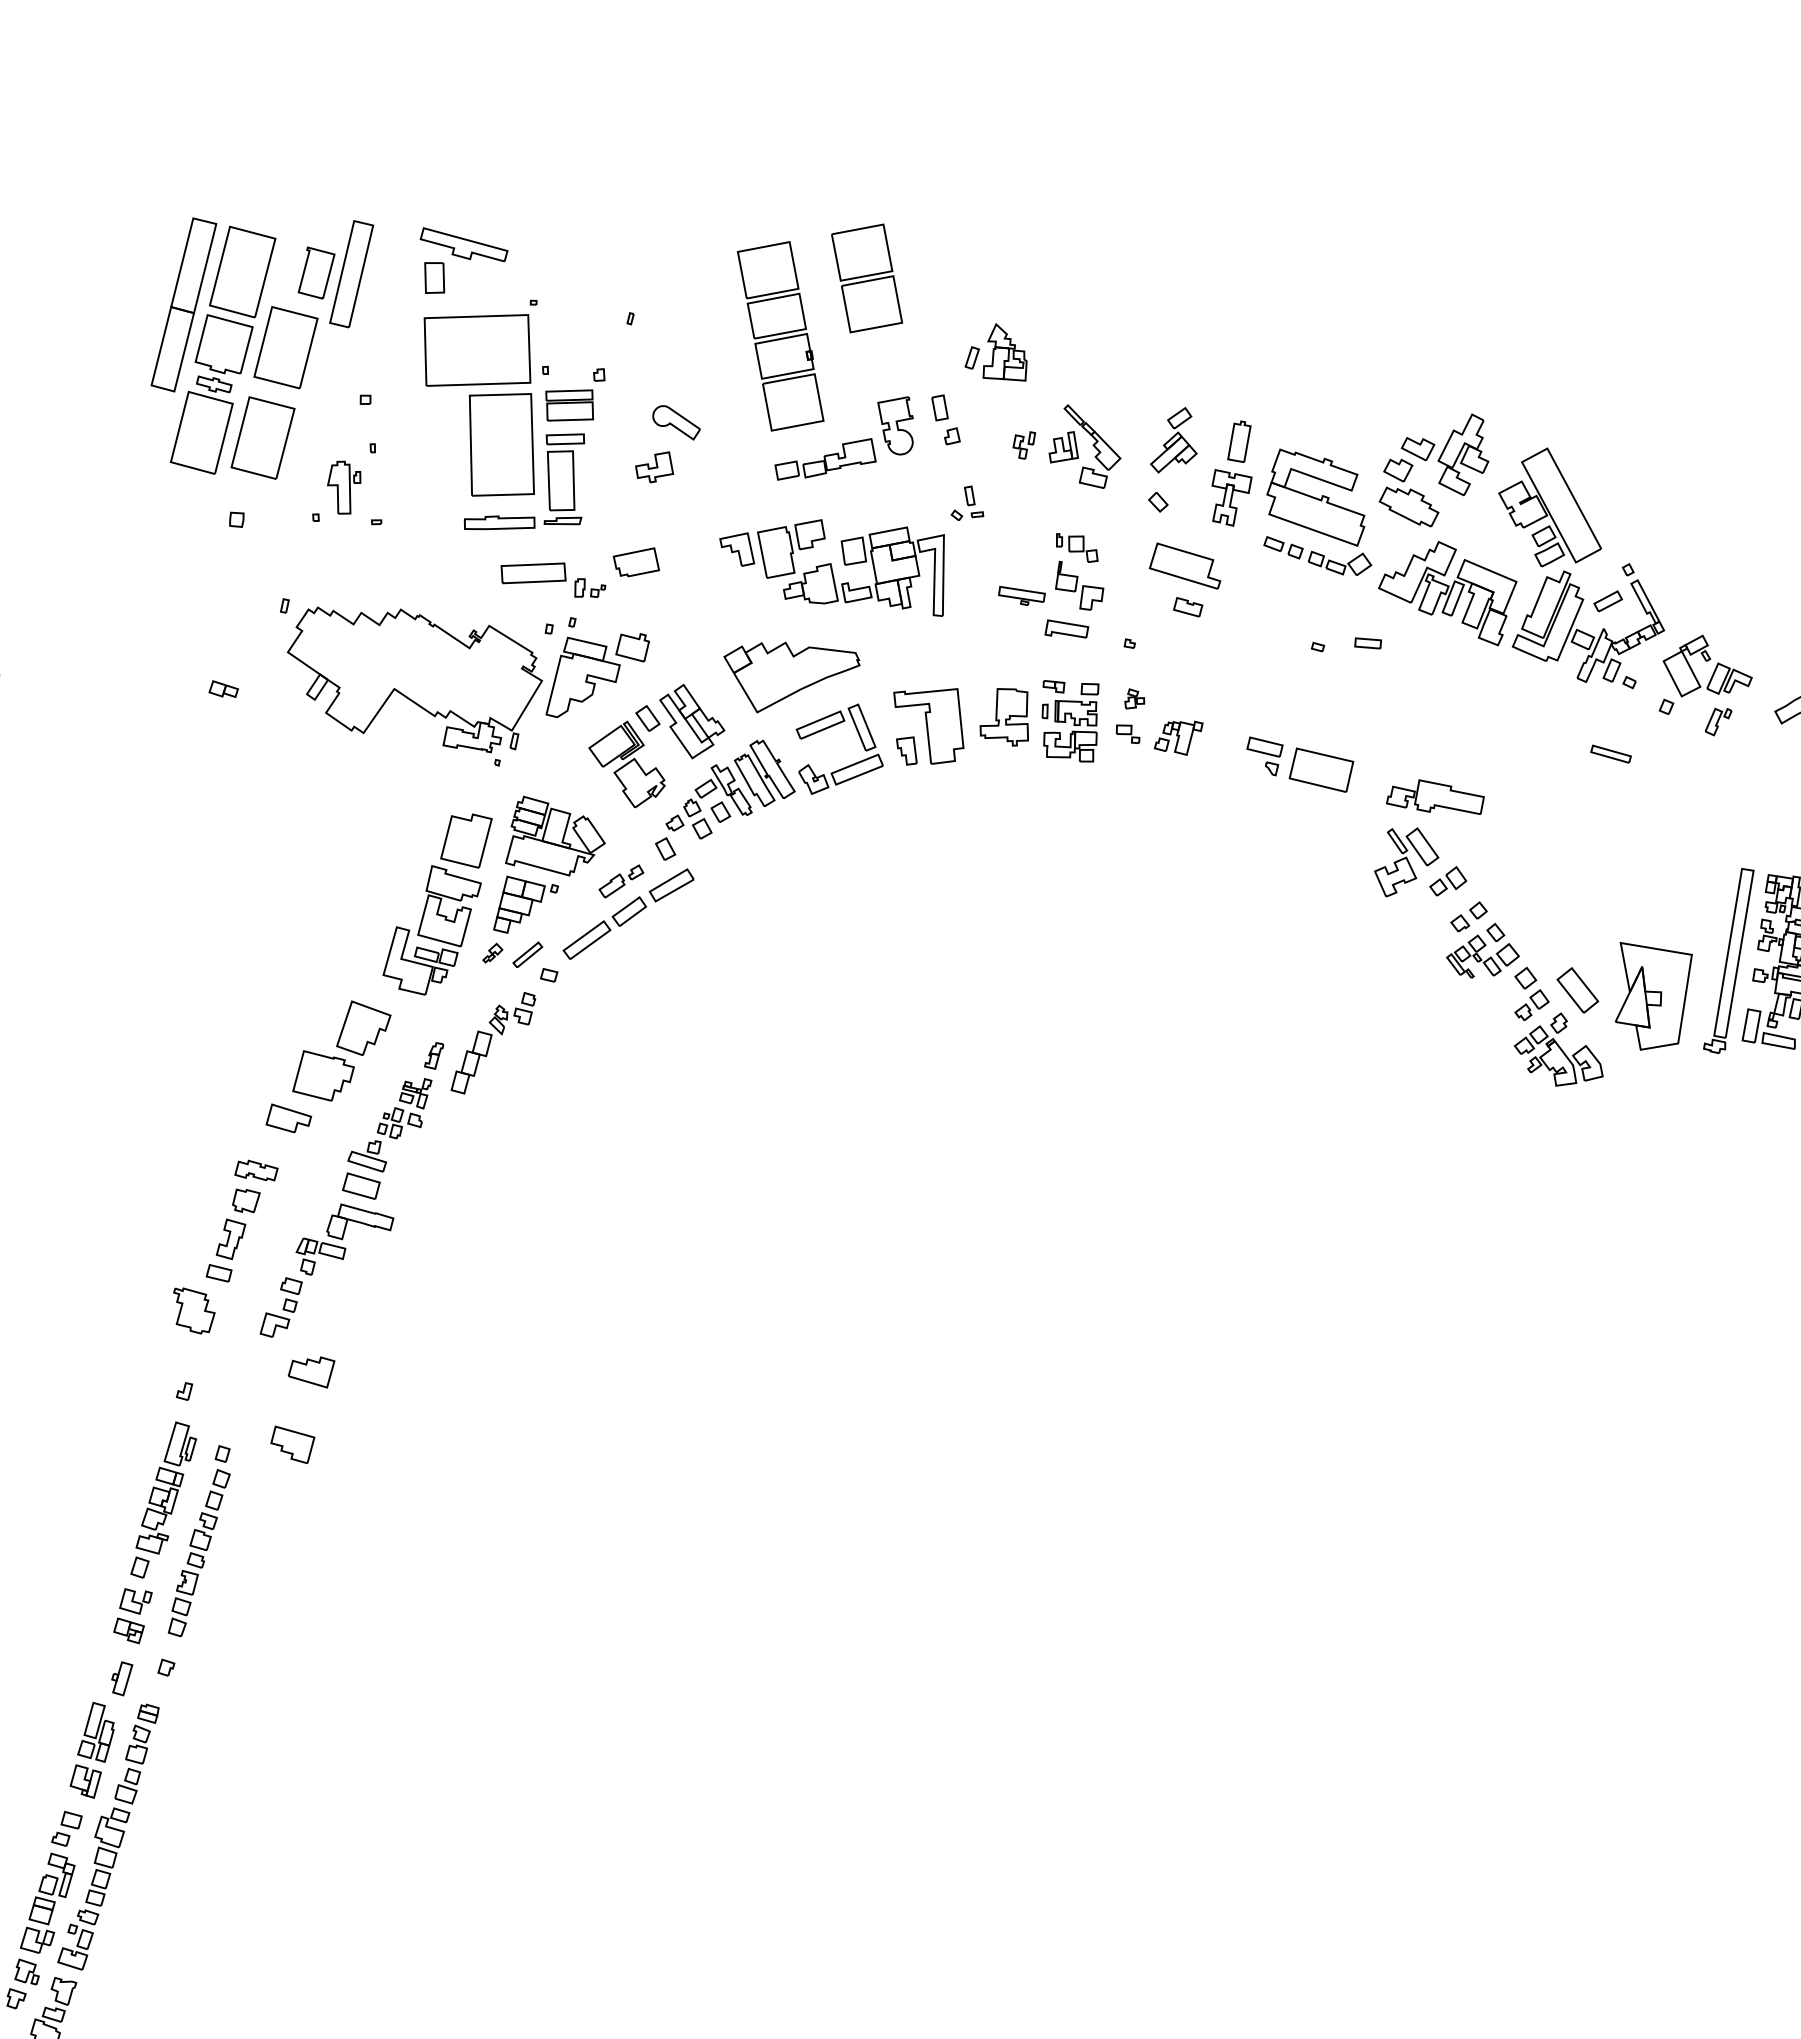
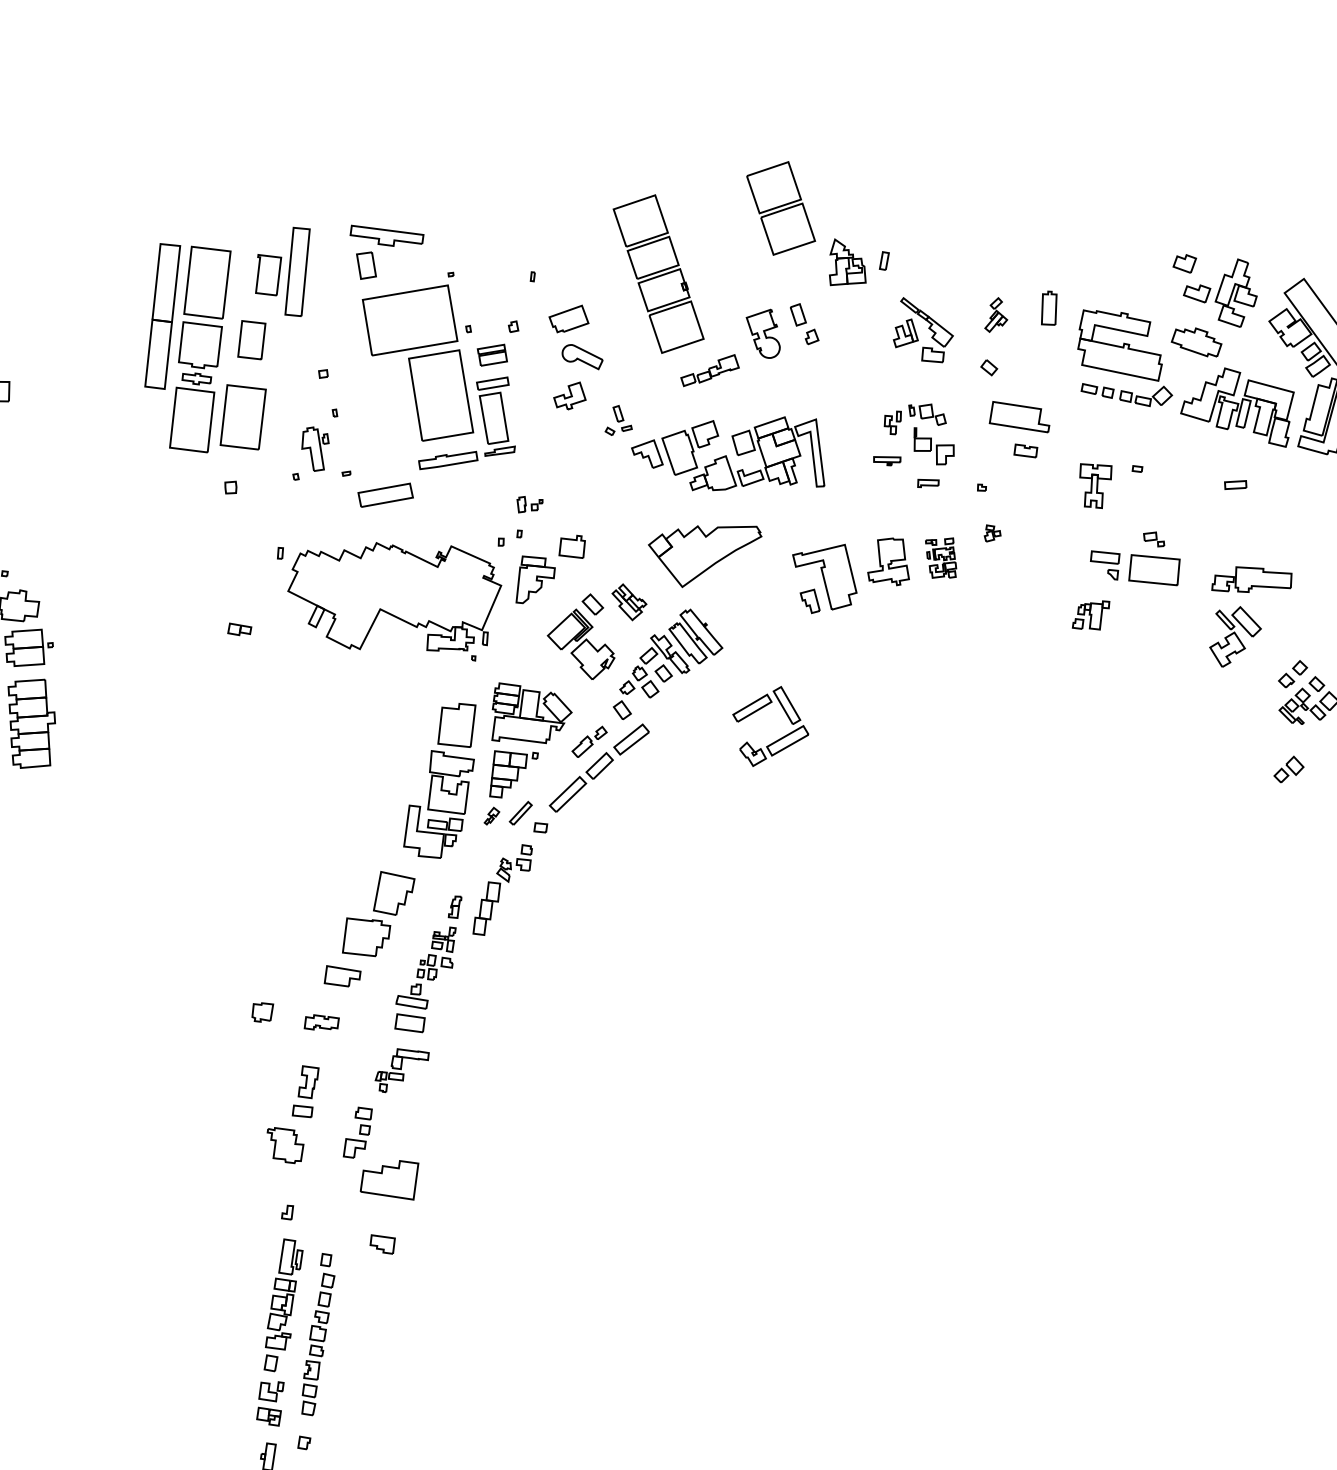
part: (867, 278) -> (781, 208), moved
part: (285, 347) -> (251, 340), size x0.6
part: (971, 357) -> (883, 260), moved
part: (569, 405) -> (492, 355), size x0.7
part: (1173, 440) -> (994, 315), size x0.6
part: (1024, 445) -> (893, 423), moved
part: (825, 459) -> (709, 370), size x0.7
part: (1398, 470) -> (1185, 264), moved
part: (1231, 497) -> (1097, 484), moved
part: (967, 502) -> (617, 419), moved
part: (636, 562) -> (568, 319), moved
part: (533, 573) -> (385, 495), moved
part: (1021, 595) -> (886, 460), size x0.7
part: (1066, 628) -> (927, 482), size x0.6
part: (1367, 643) -> (1235, 485), moved
part: (582, 677) -> (534, 578), size x0.7
part: (692, 721) -> (629, 601), size x0.6
part: (1070, 721) -> (941, 558), size x0.6
part: (1127, 733) -> (1153, 539), moved
part: (1178, 737) -> (1091, 616), moved
part: (845, 766) -> (777, 739), moved
part: (1448, 881) -> (1288, 769), moved
part: (246, 1200) -> (263, 1011), moved
part: (344, 1239) -> (402, 1069), size x0.7
part: (311, 1372) -> (390, 1182), size x1.6
part: (292, 1444) -> (382, 1244), size x0.7

